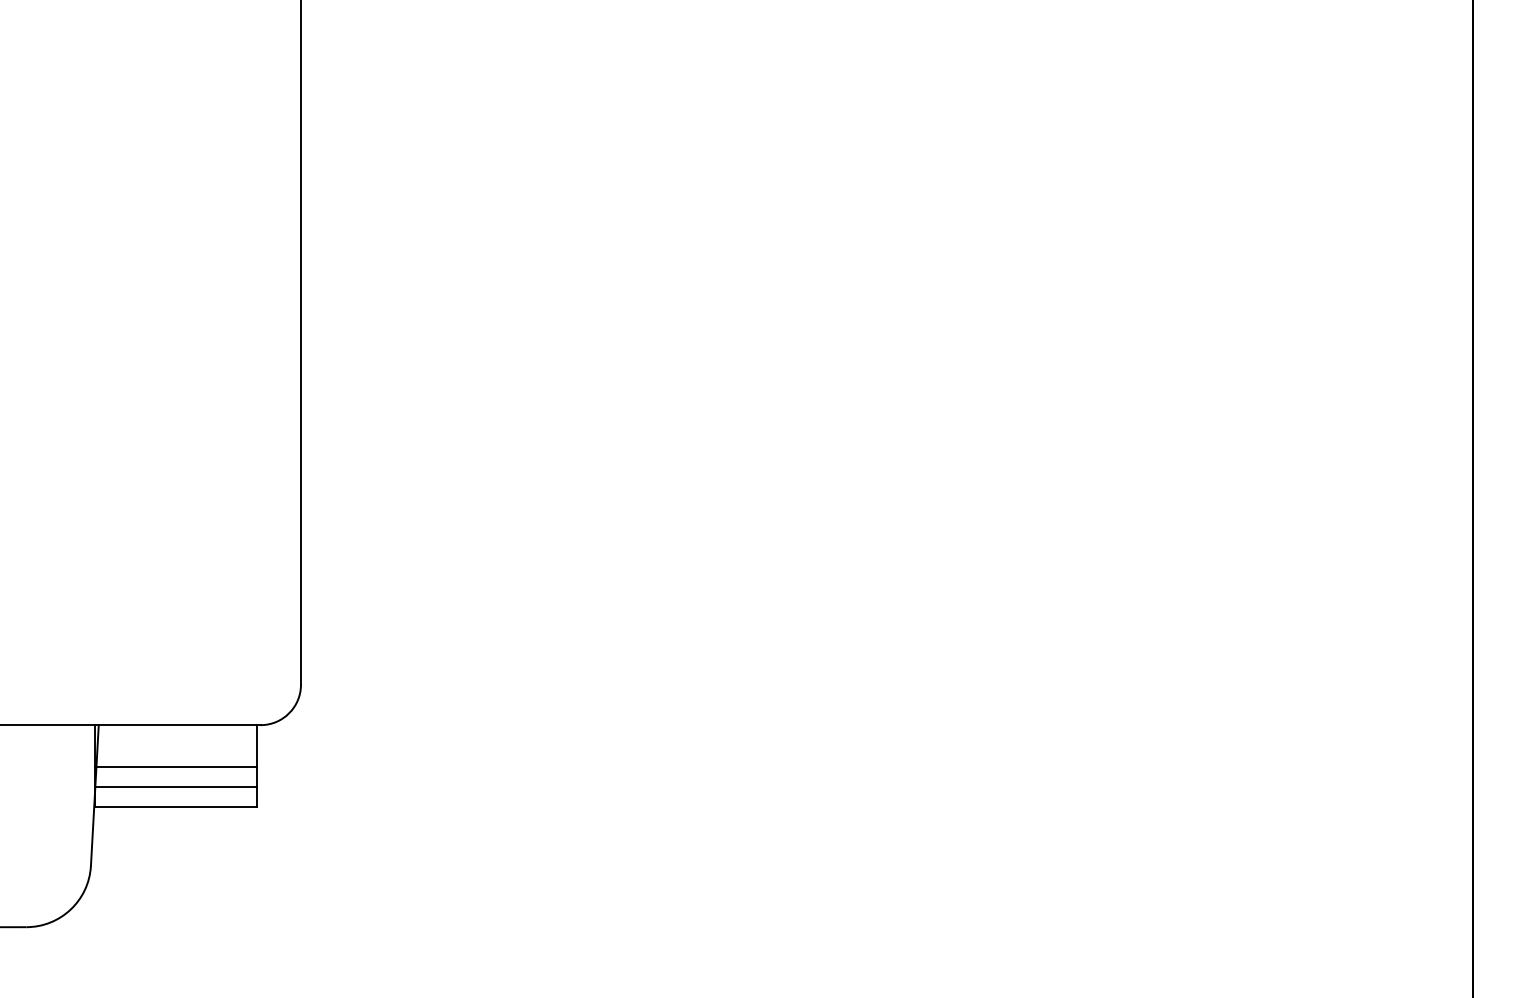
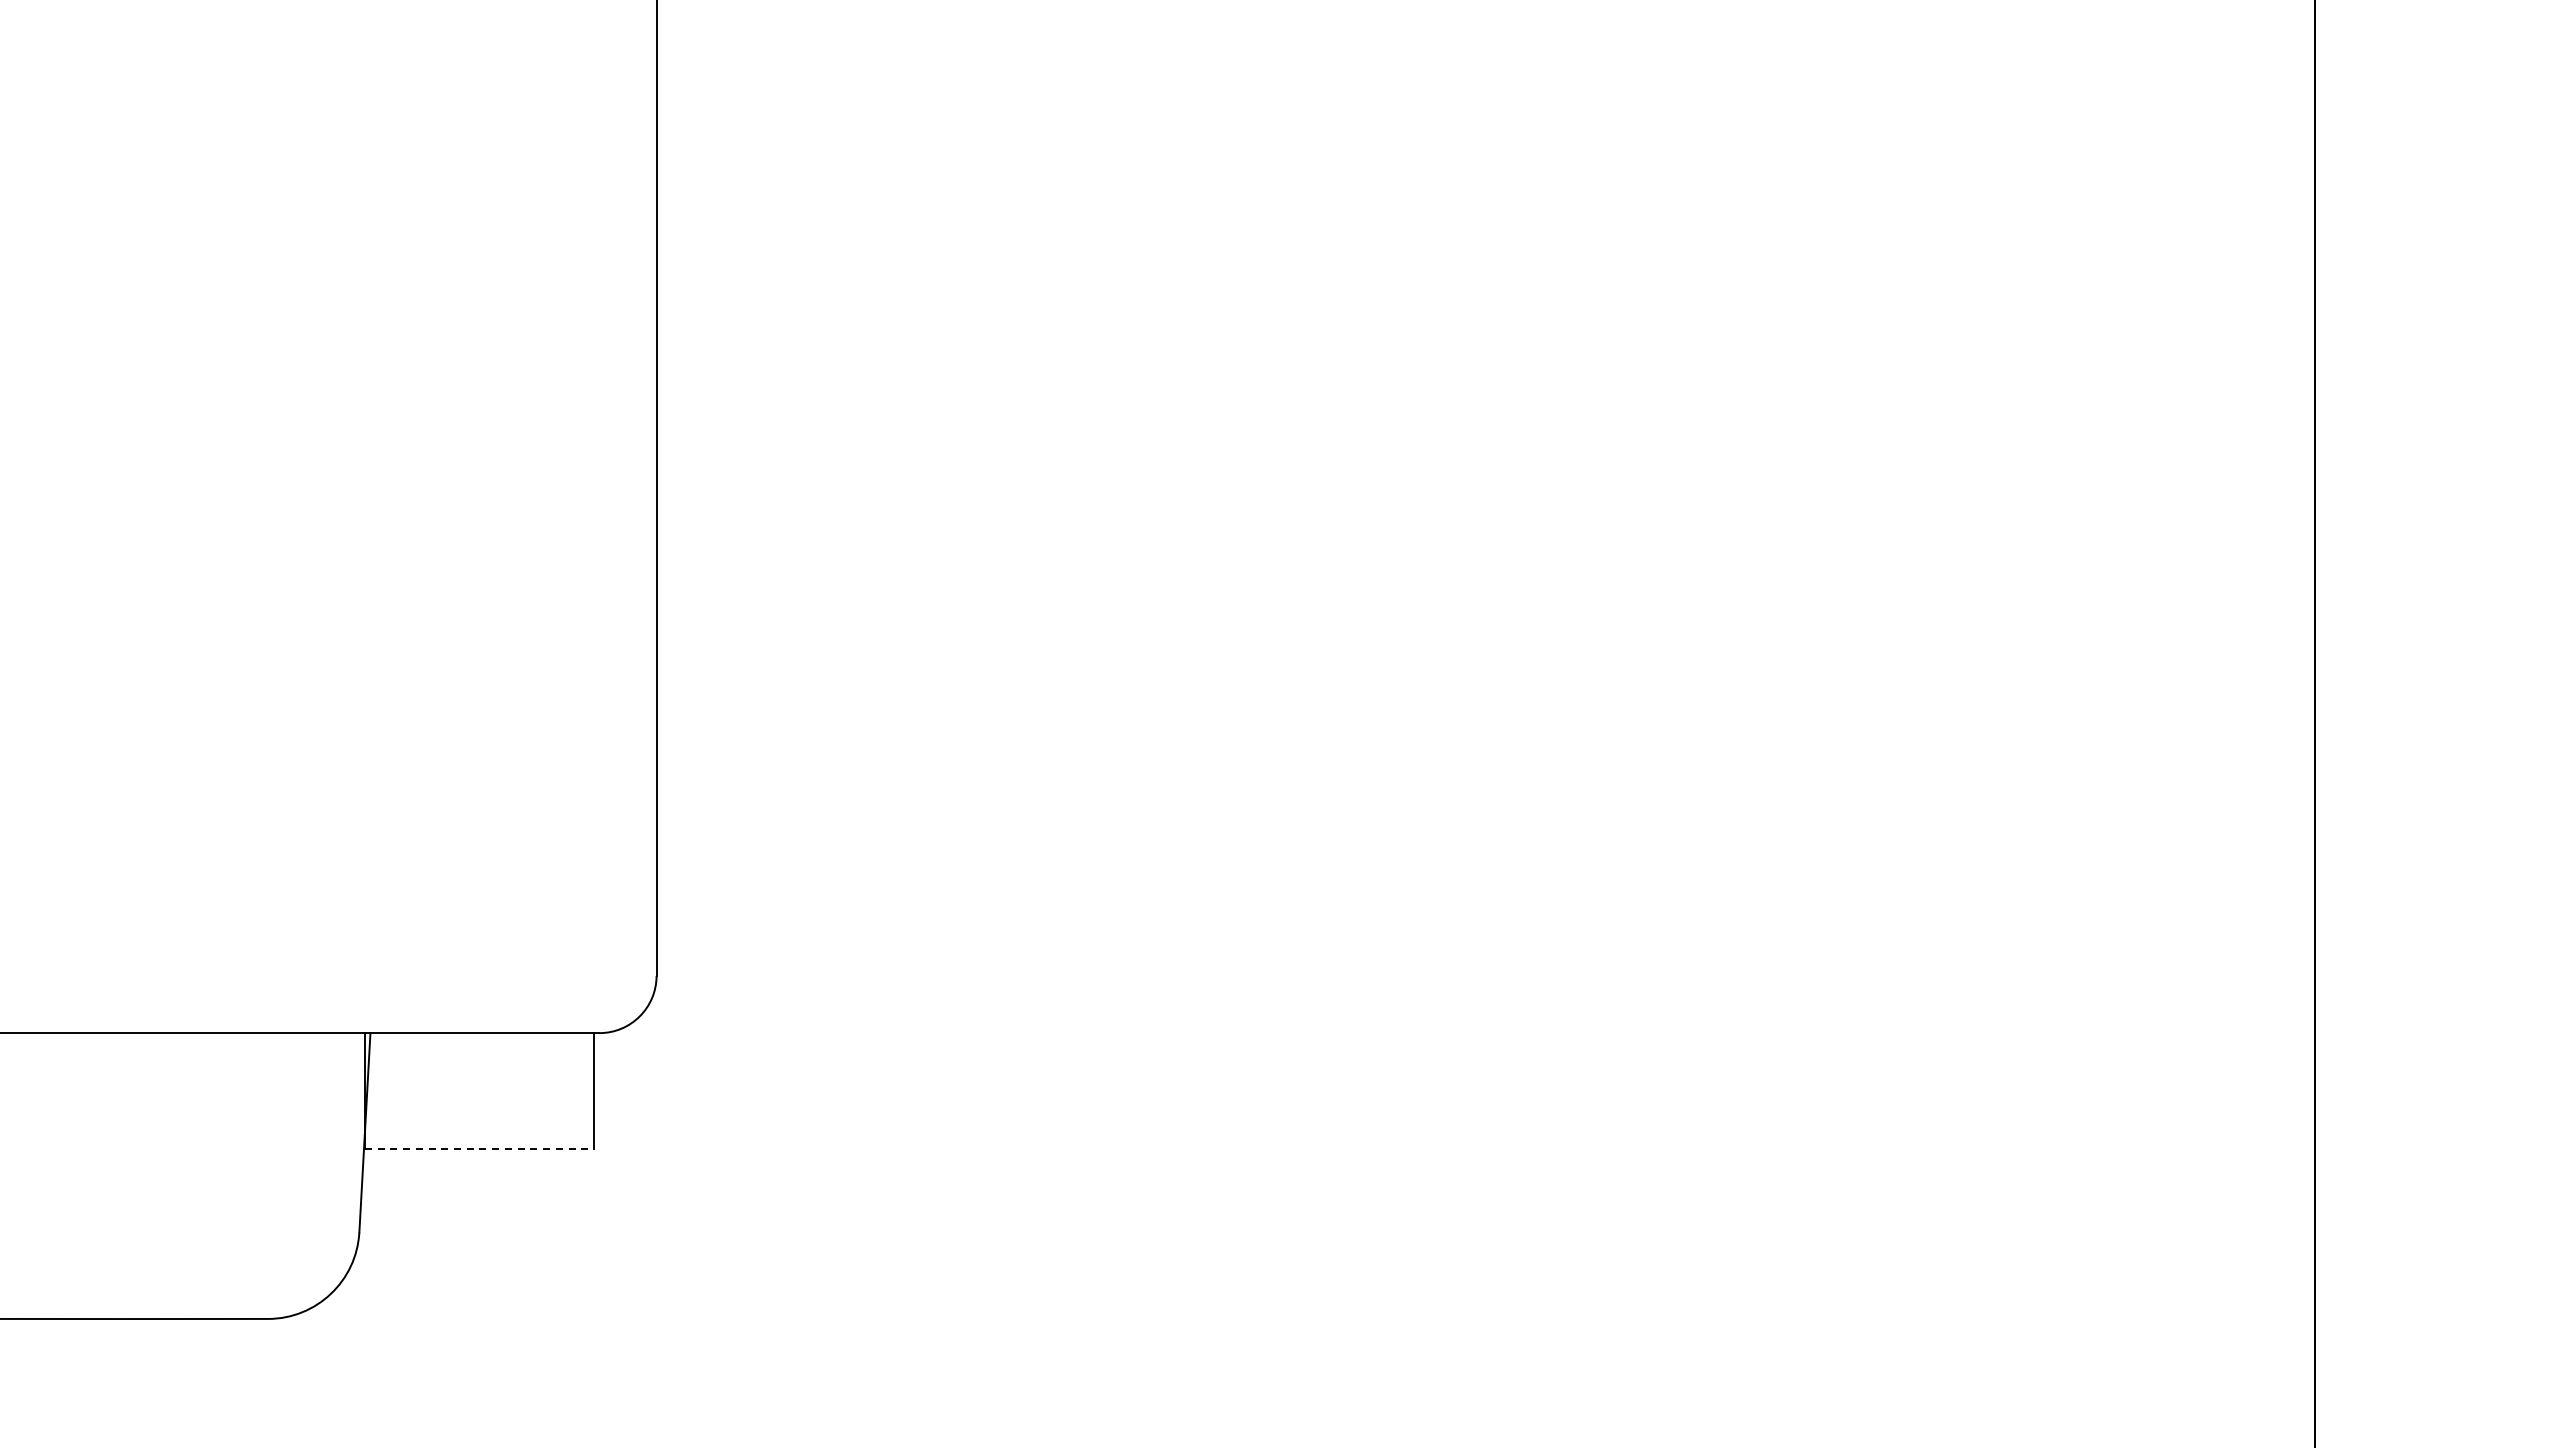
line: (175, 767) -> (479, 1092), removed
line: (175, 786) -> (479, 1120), removed
line: (175, 807) -> (479, 1149), solid -> dashed

